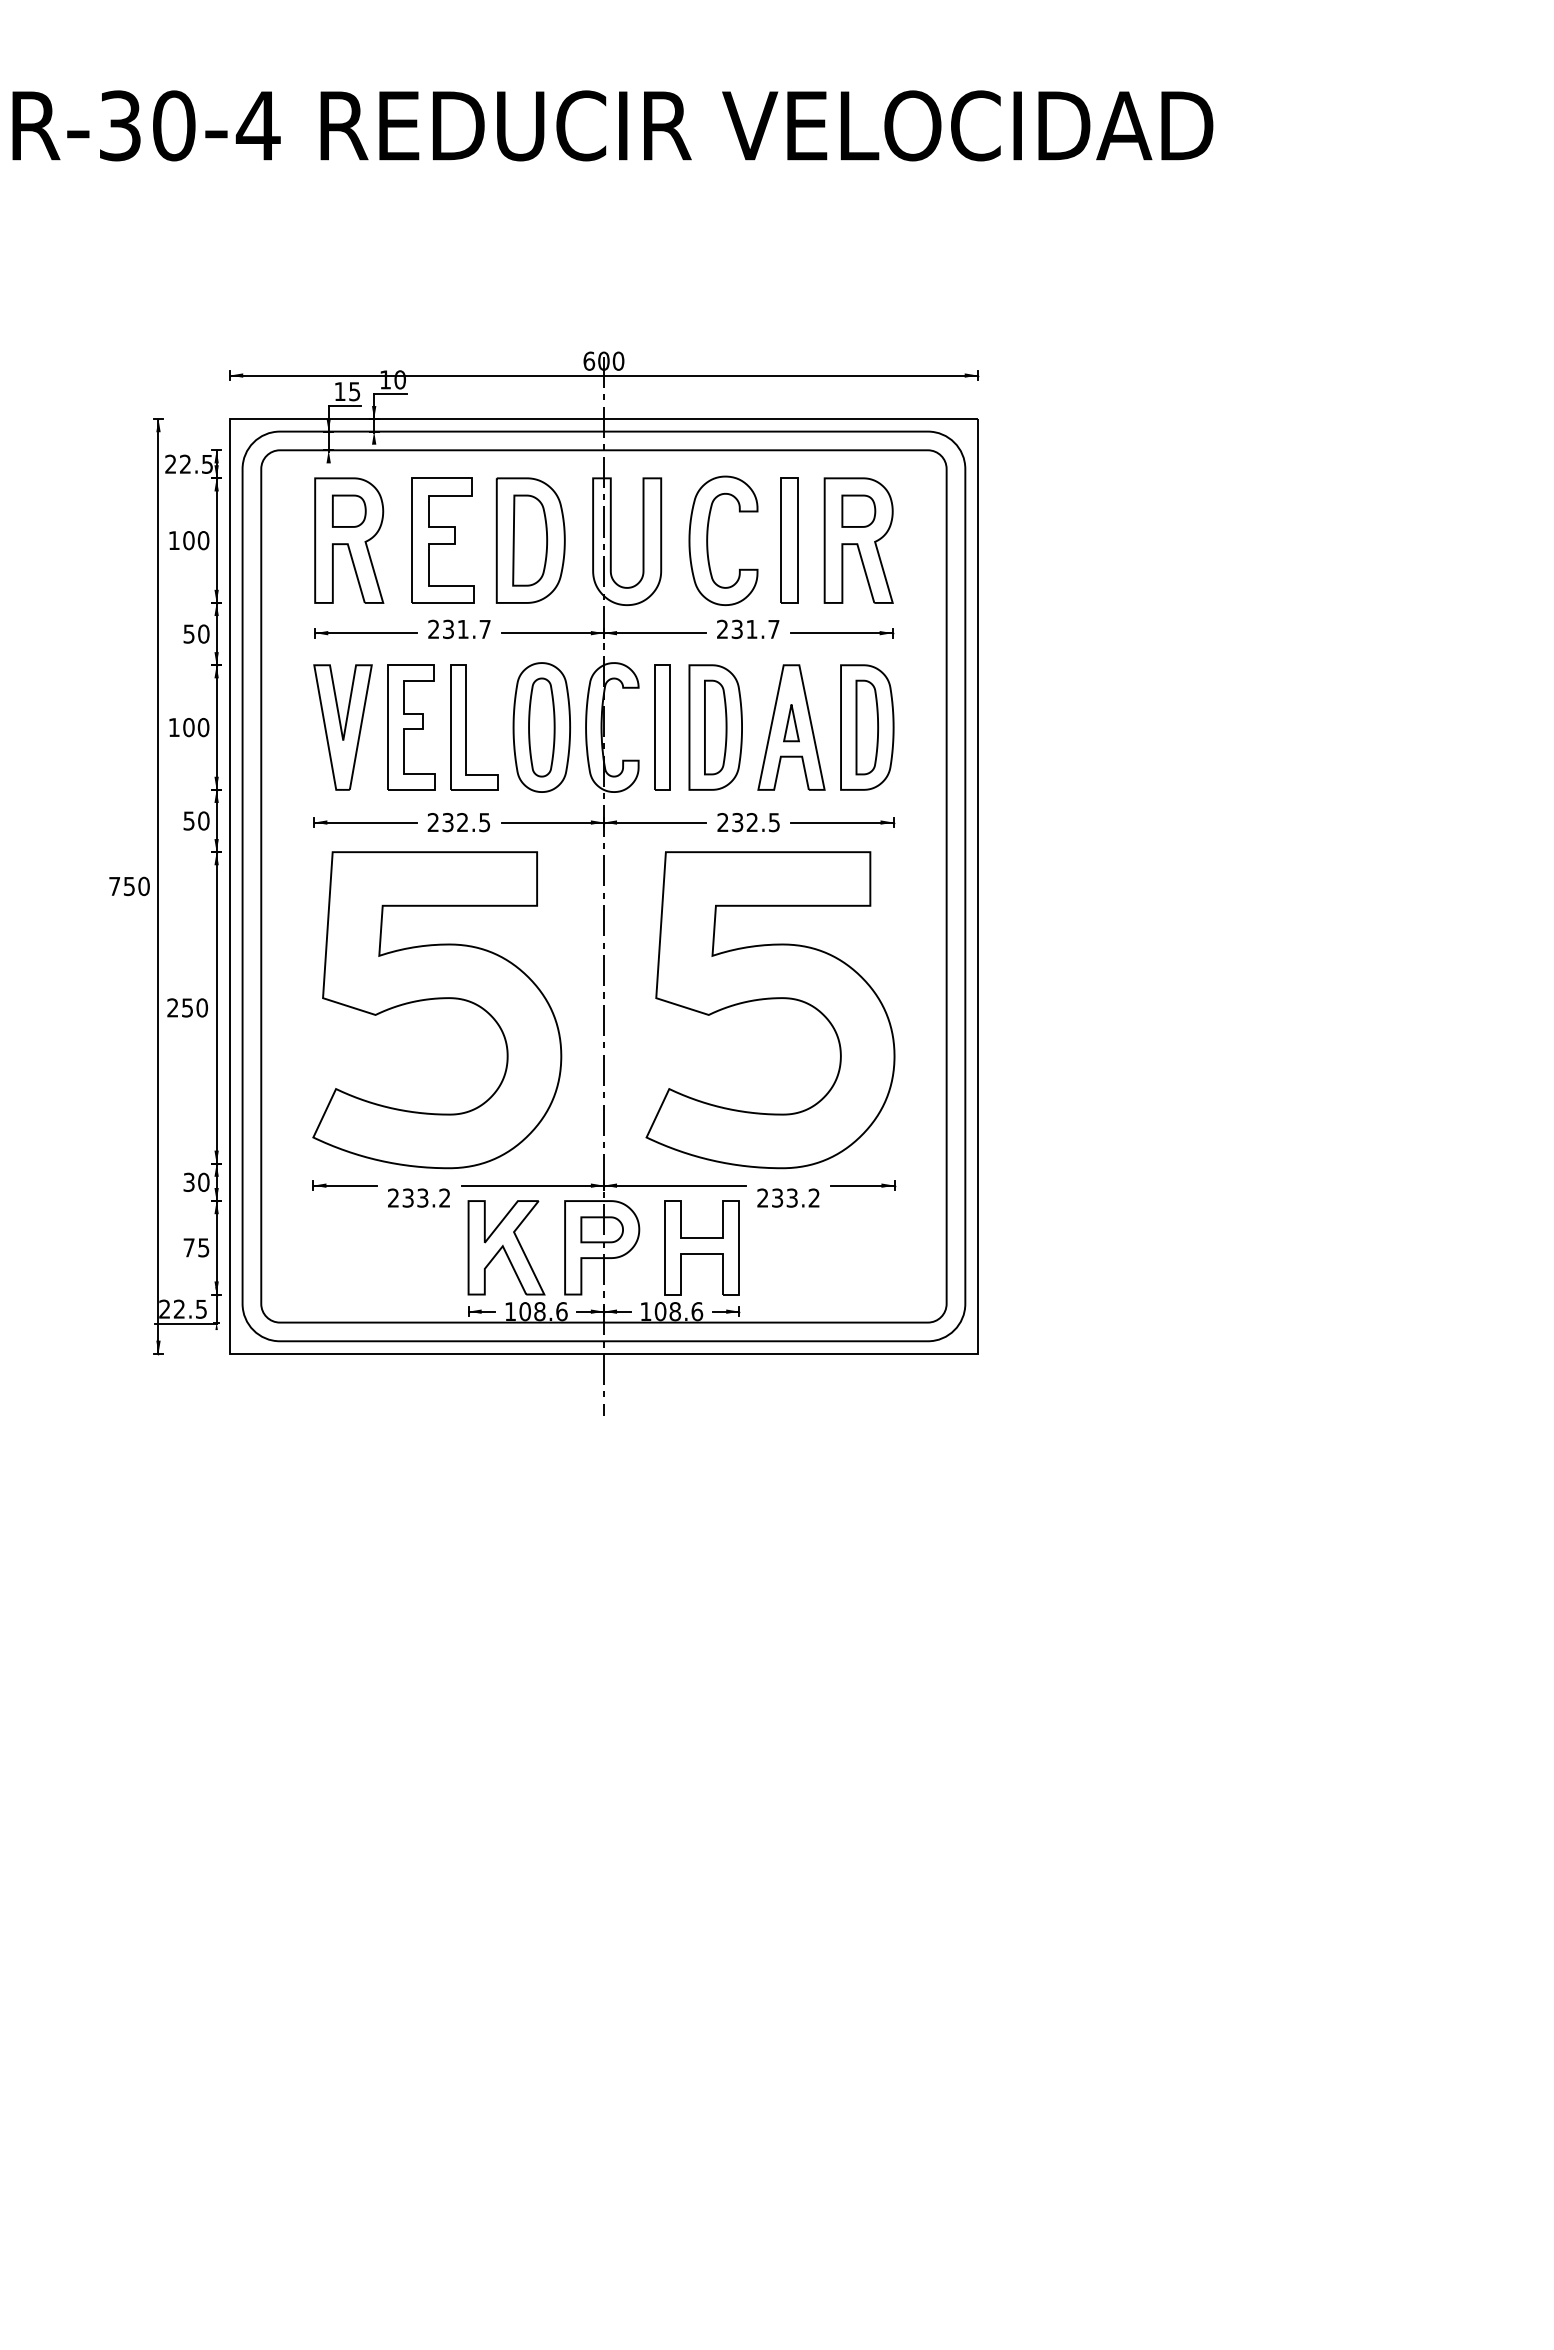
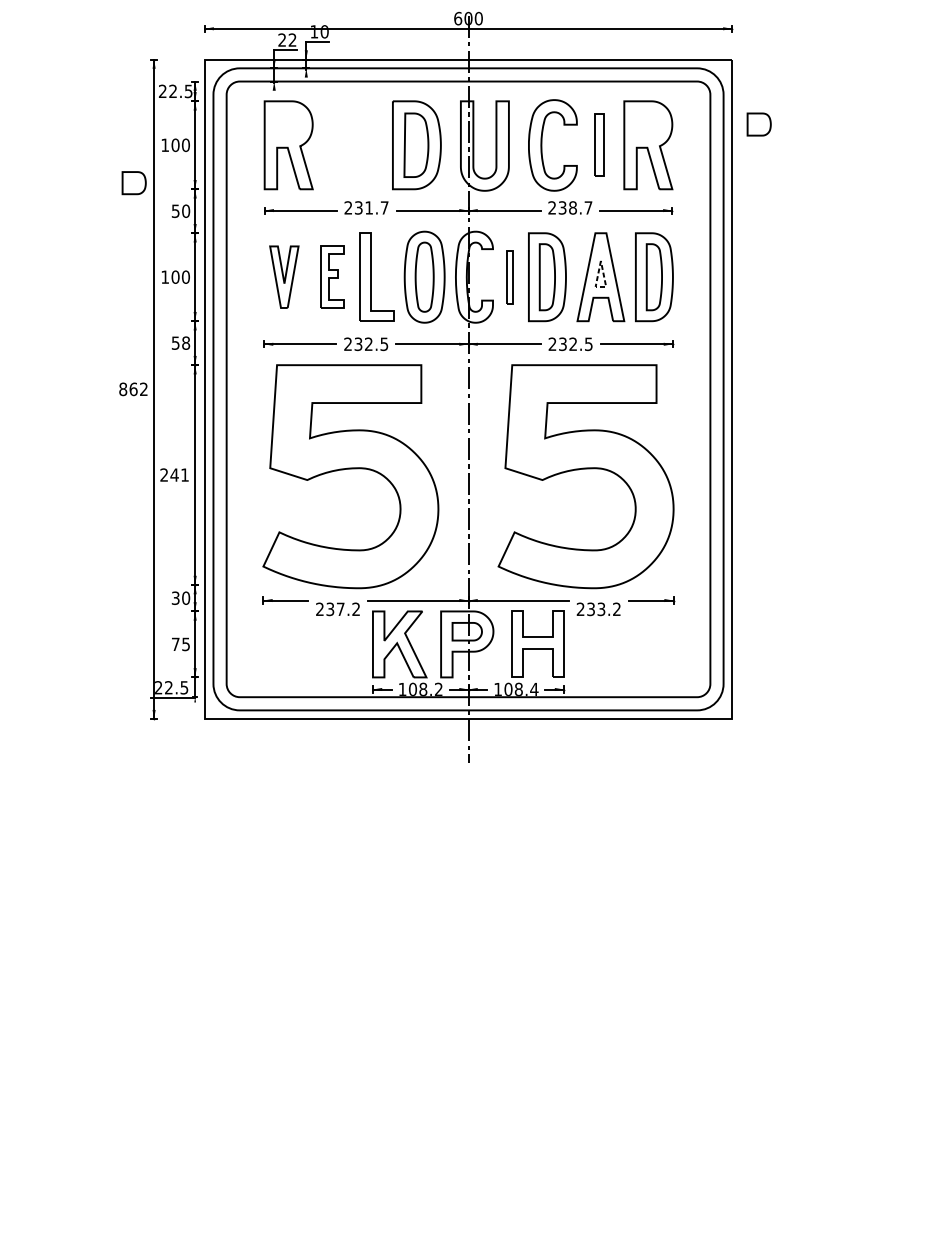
text: (347, 391) -> (287, 40), 15 -> 22
part: (349, 510) -> (134, 182), moved
part: (858, 510) -> (758, 124), moved
part: (442, 540) -> (354, 145), removed
part: (789, 540) -> (599, 145), size x0.7
text: (751, 628) -> (572, 207), 231.7 -> 238.7
part: (342, 727) -> (283, 277), size x0.7
part: (411, 727) -> (332, 277), size x0.7
part: (662, 727) -> (509, 277), size x0.6
line: (792, 741) -> (601, 287), solid -> dashed
text: (203, 820) -> (185, 342), 50 -> 58
text: (129, 886) -> (133, 389), 750 -> 862
text: (194, 1007) -> (179, 474), 250 -> 241
text: (422, 1197) -> (340, 608), 233.2 -> 237.2
text: (561, 1311) -> (438, 689), 108.6 -> 108.2
text: (697, 1311) -> (534, 689), 108.6 -> 108.4

